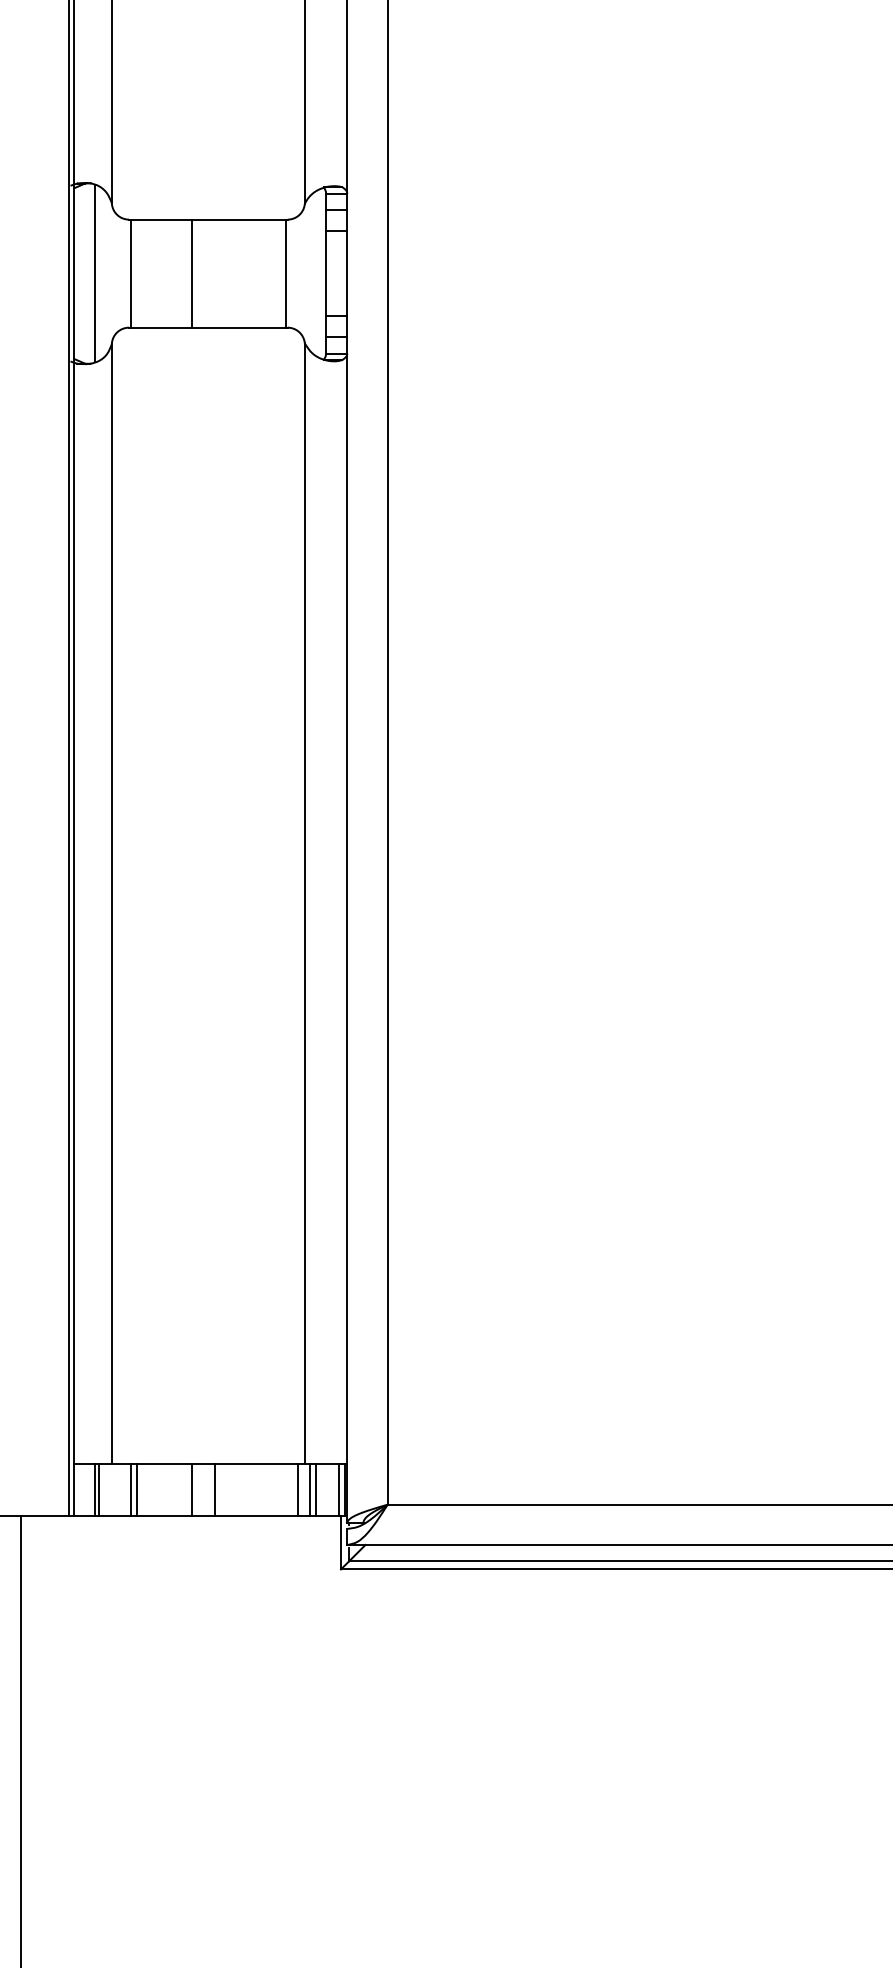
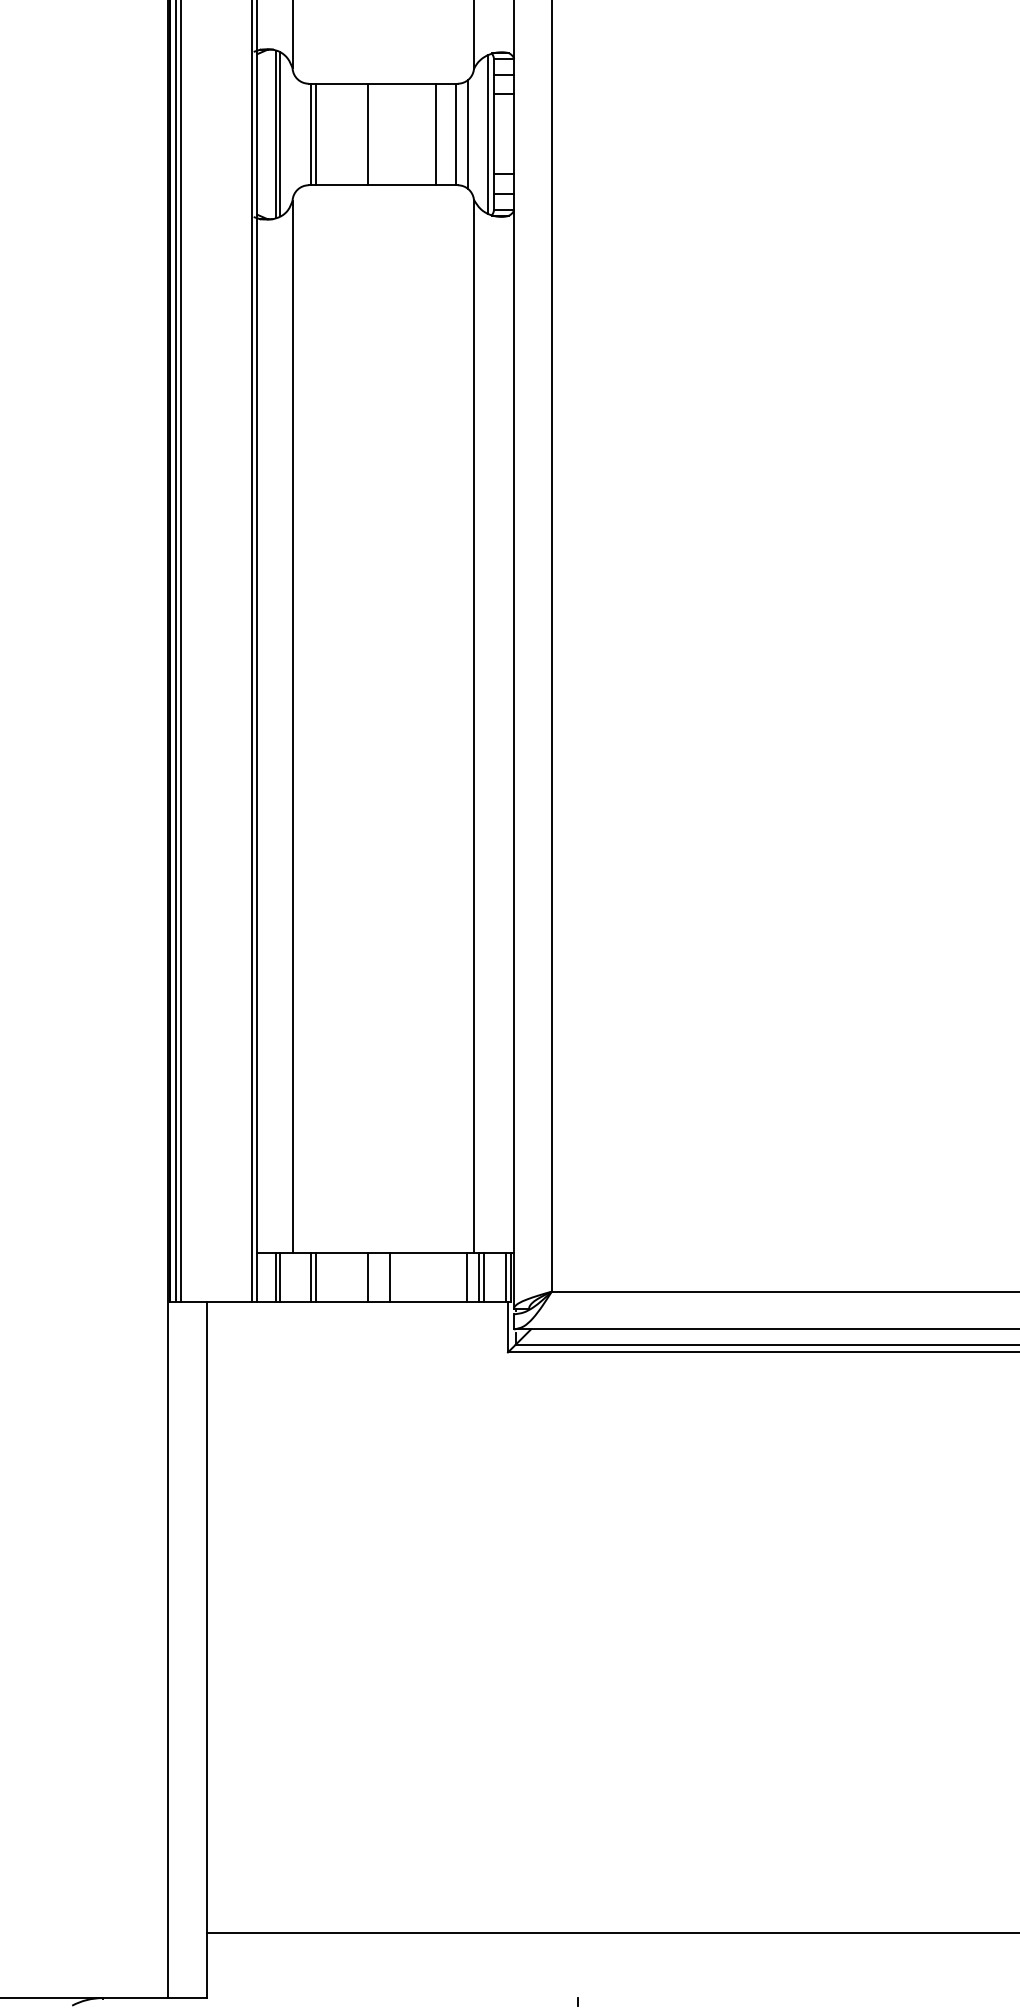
line: (98, 273) -> (280, 134), added
line: (137, 273) -> (316, 134), added
line: (263, 273) -> (435, 134), added
line: (297, 273) -> (467, 134), added
line: (320, 273) -> (488, 134), added

